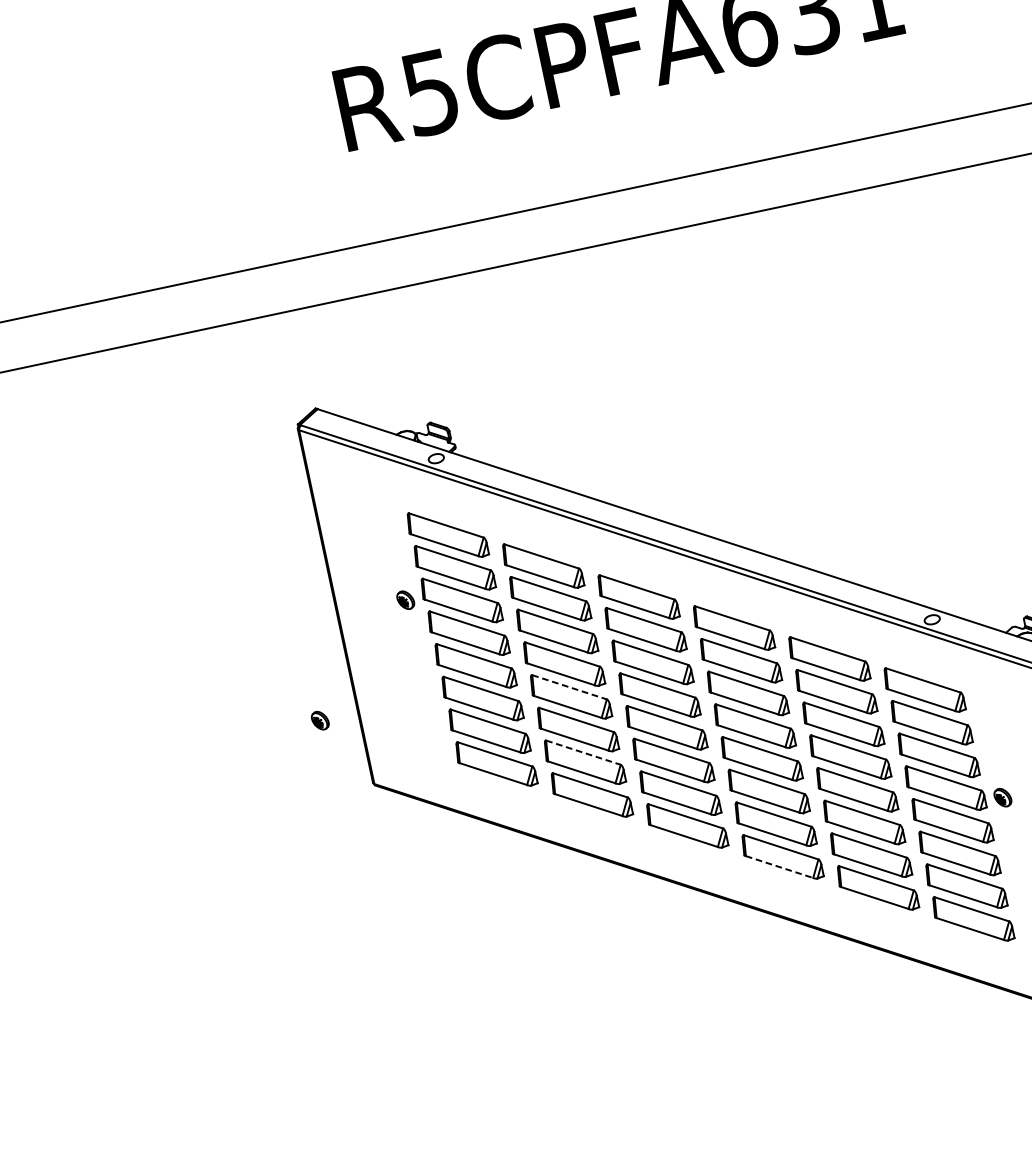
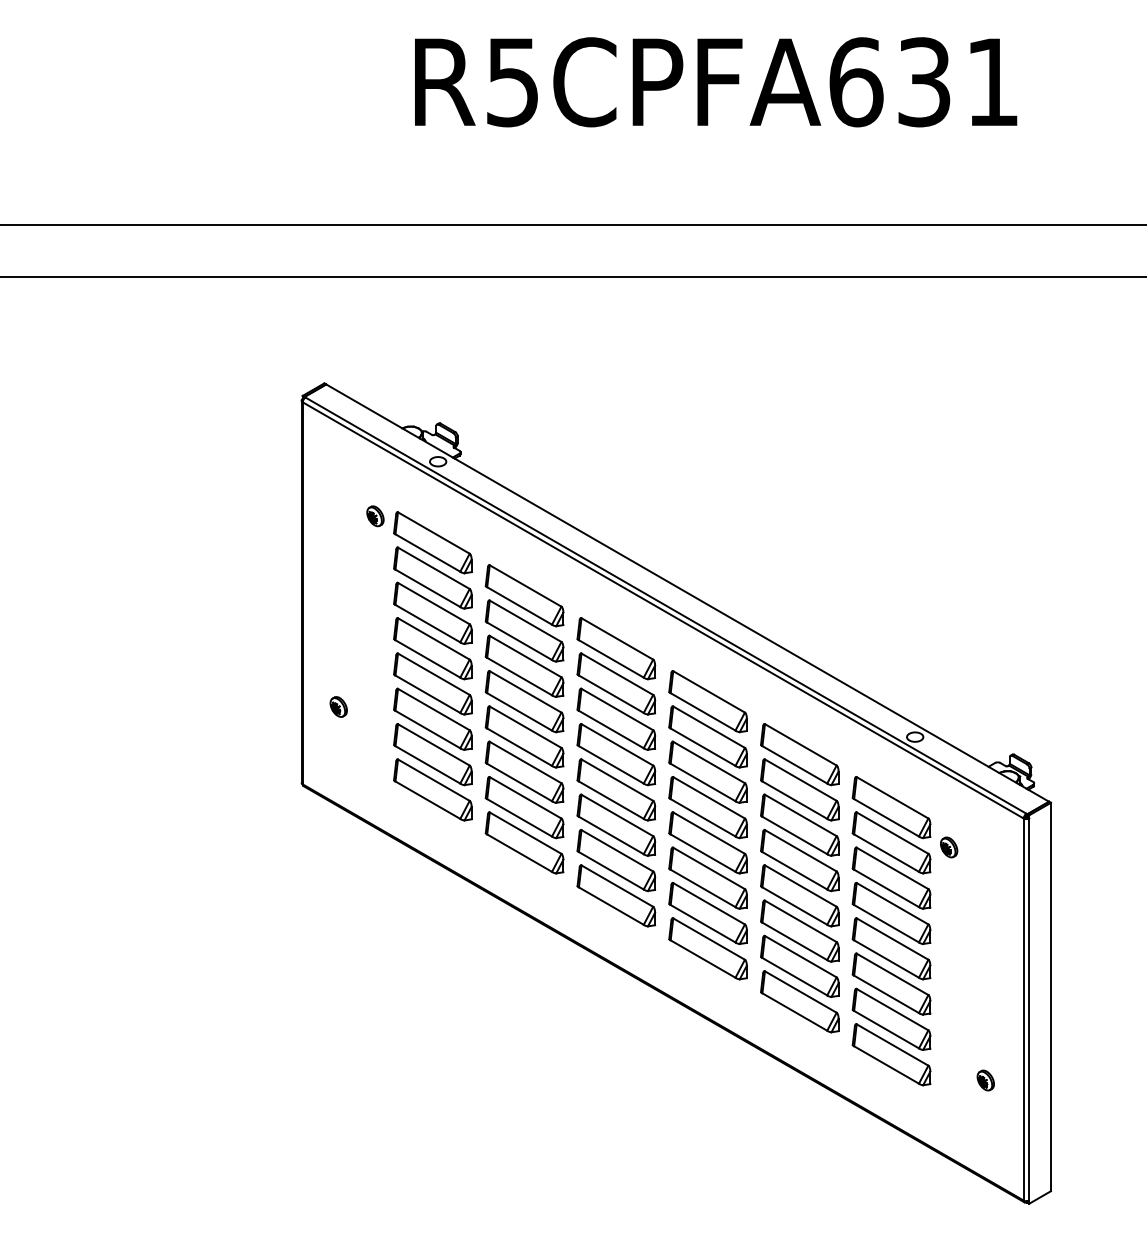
part: (405, 600) -> (375, 516), moved
line: (570, 687) -> (526, 727), dashed -> solid
part: (319, 720) -> (338, 706), moved
line: (584, 753) -> (526, 798), dashed -> solid
part: (1003, 797) -> (949, 847), moved
line: (780, 867) -> (703, 959), dashed -> solid

